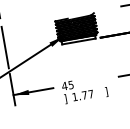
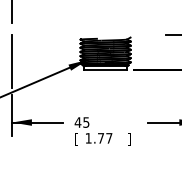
text: (65, 99) -> (76, 139), ] -> [

